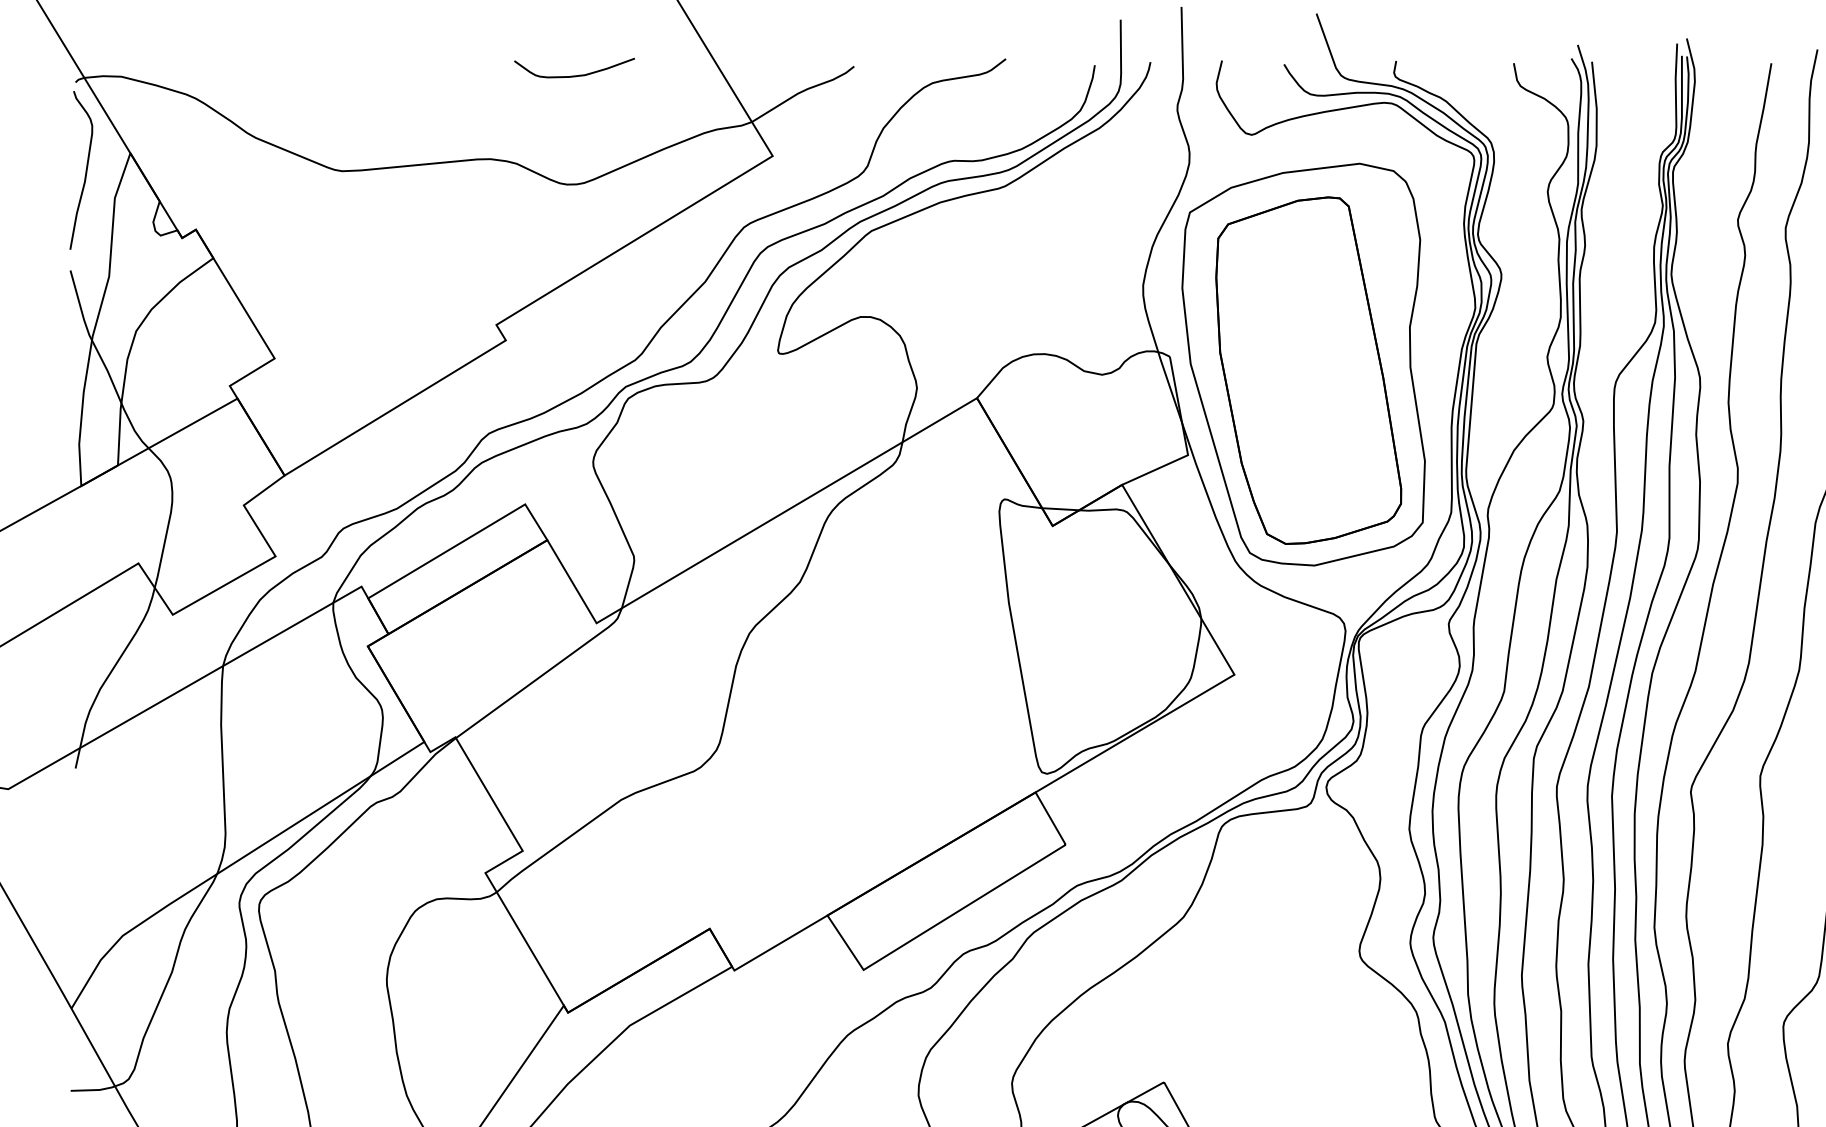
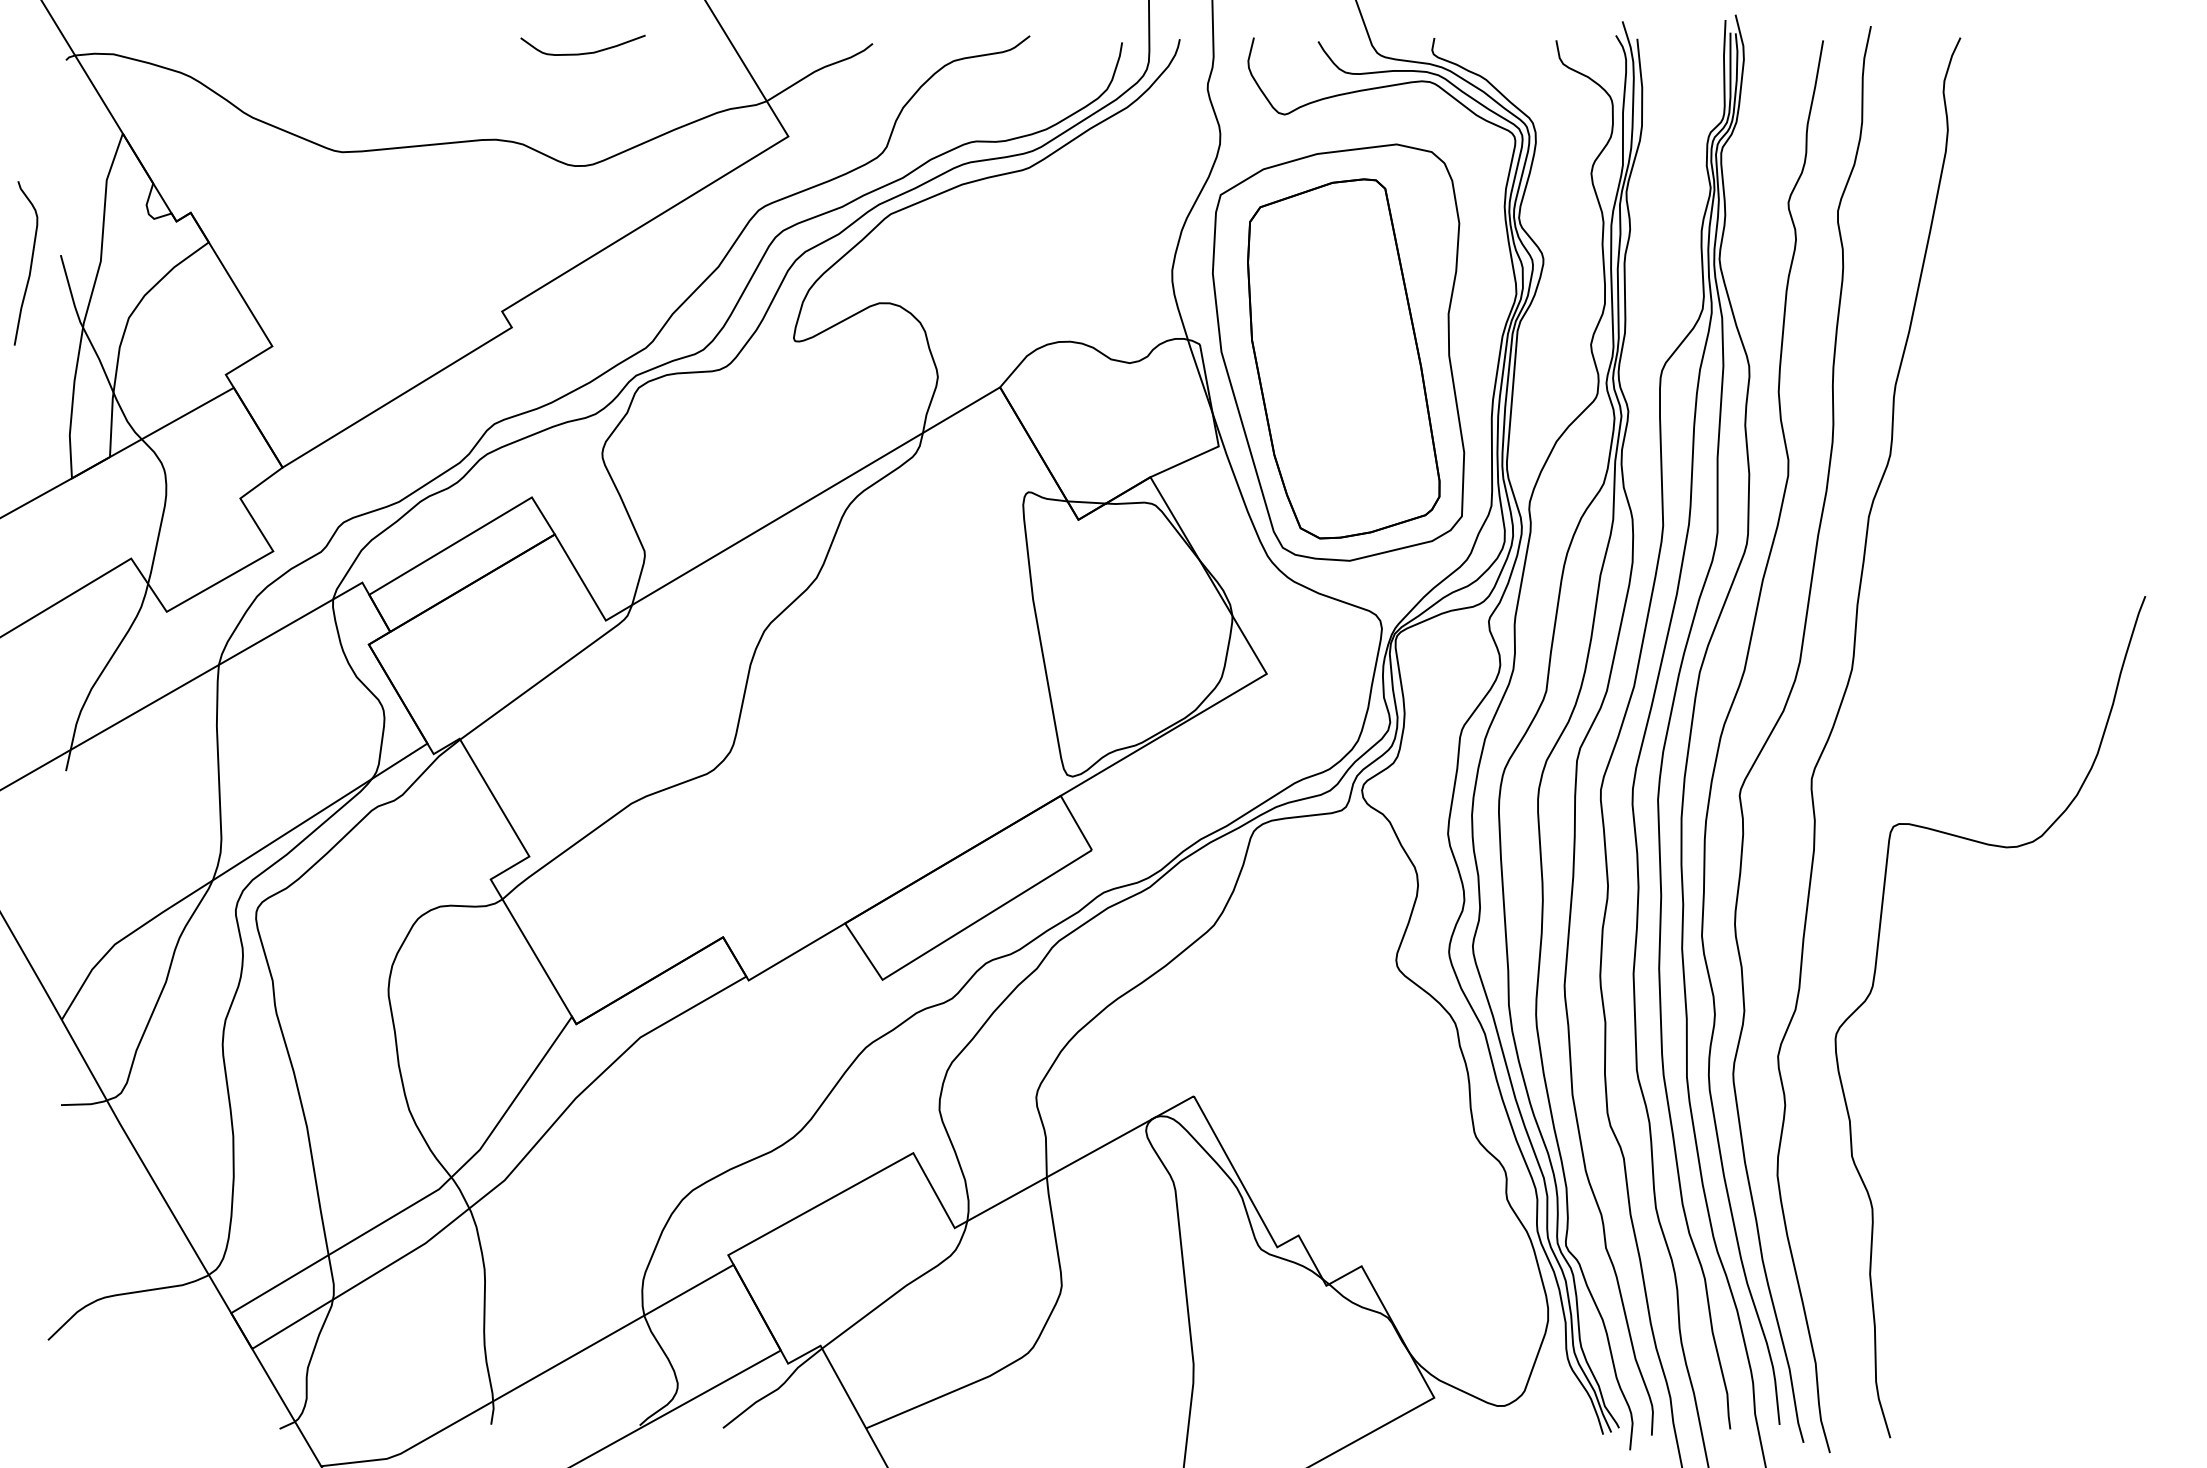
curve: (85, 170) -> (30, 263), moved

